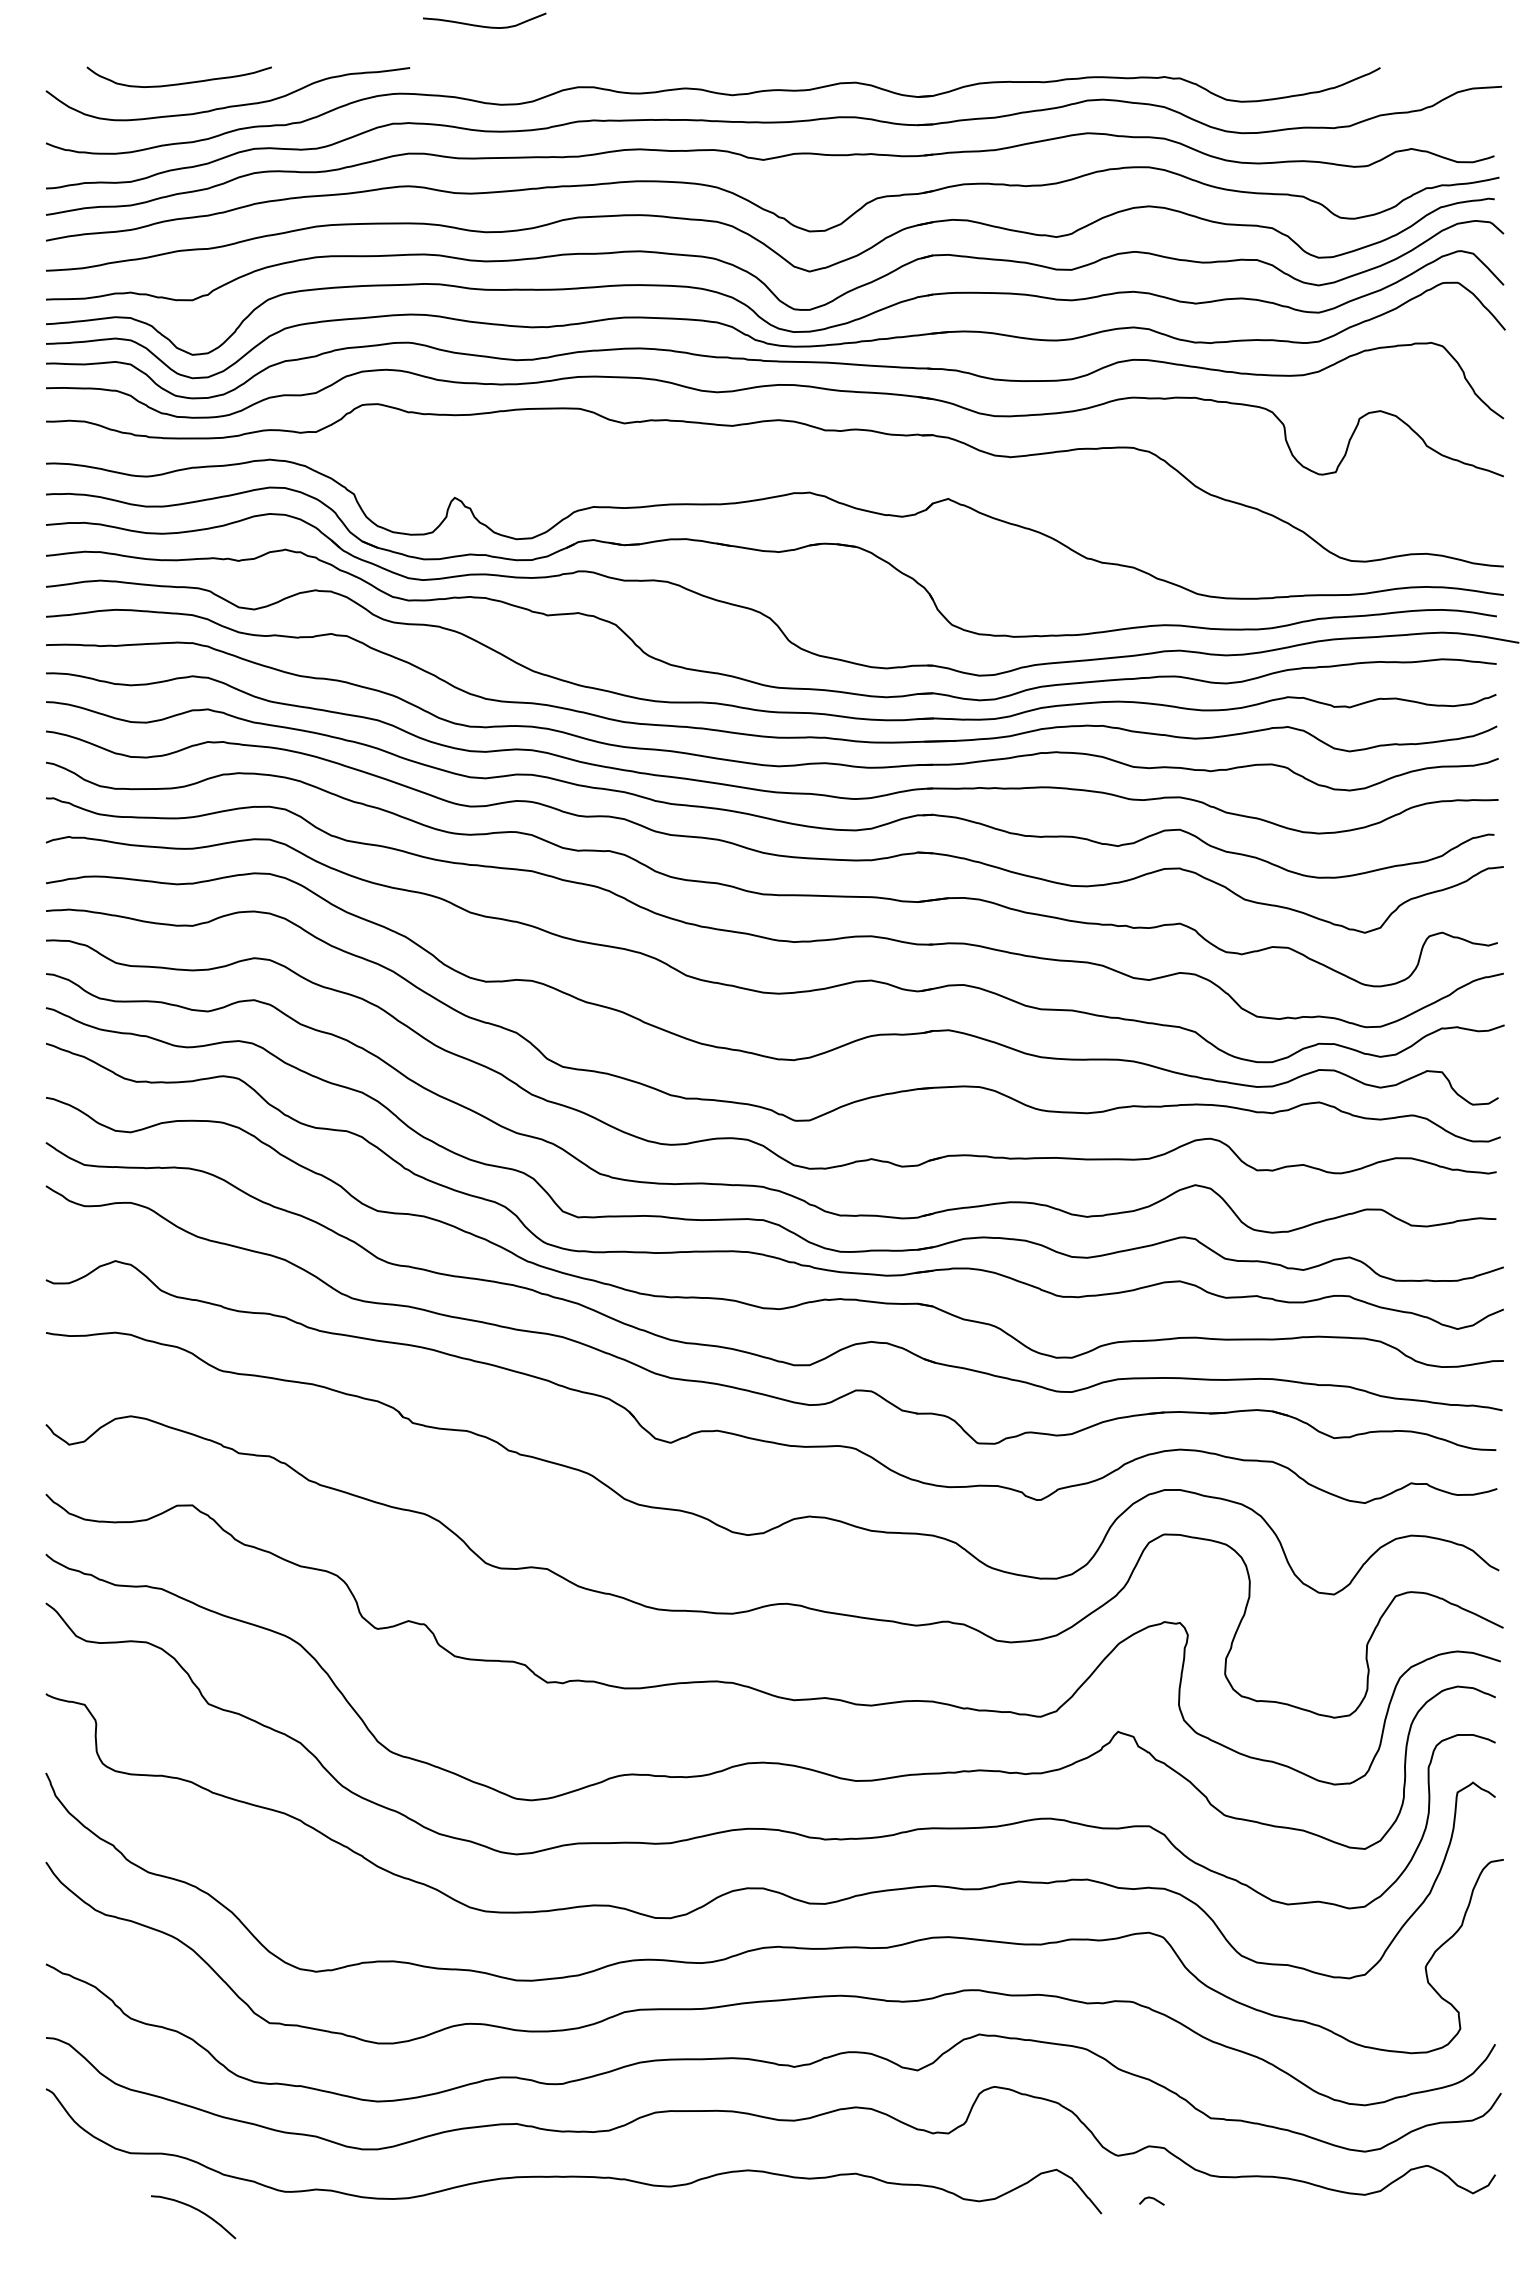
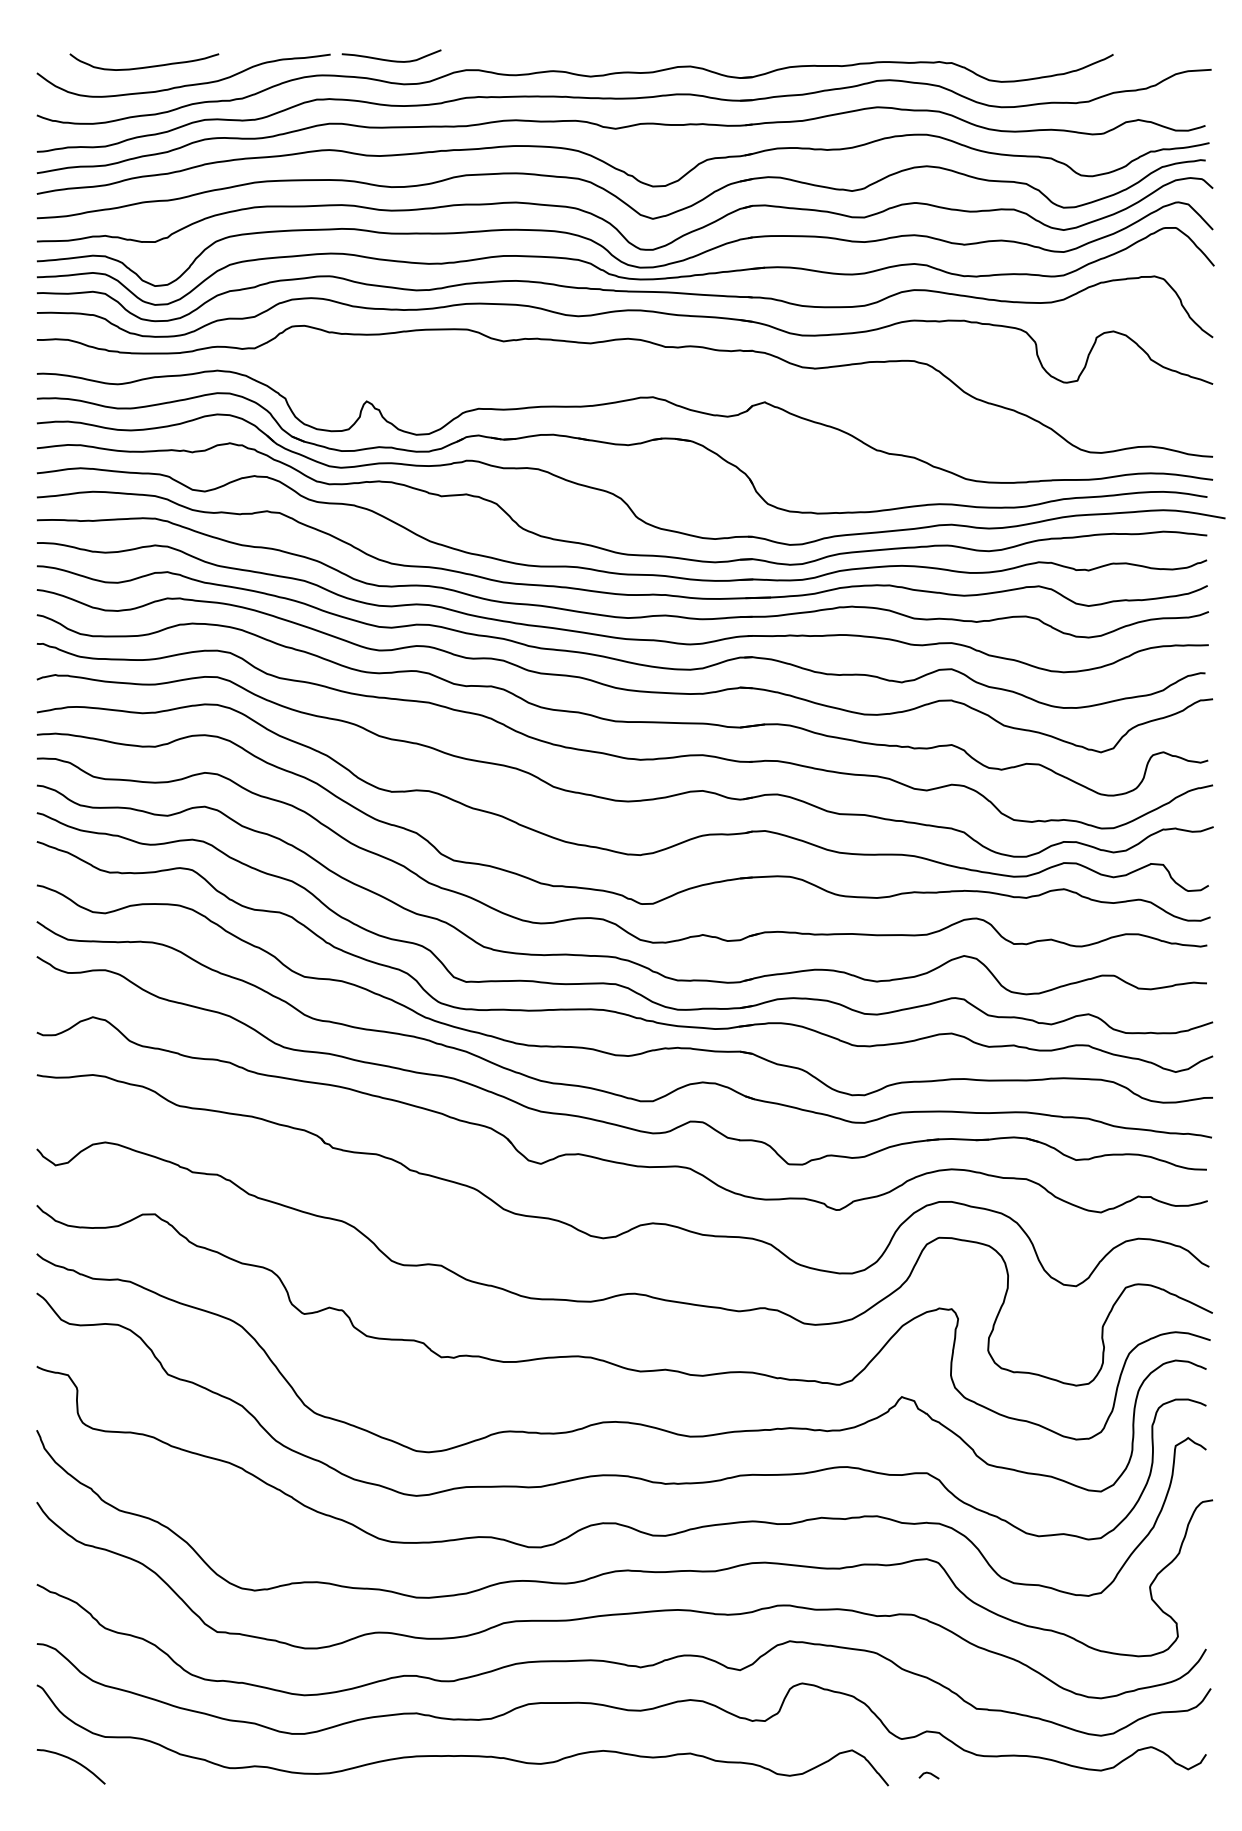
curve: (483, 25) -> (390, 59), moved
curve: (196, 2210) -> (73, 1761), moved

